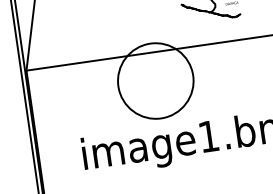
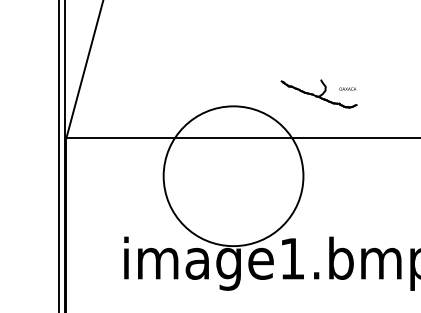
circle: (155, 81) -> (233, 176), size x1.4

